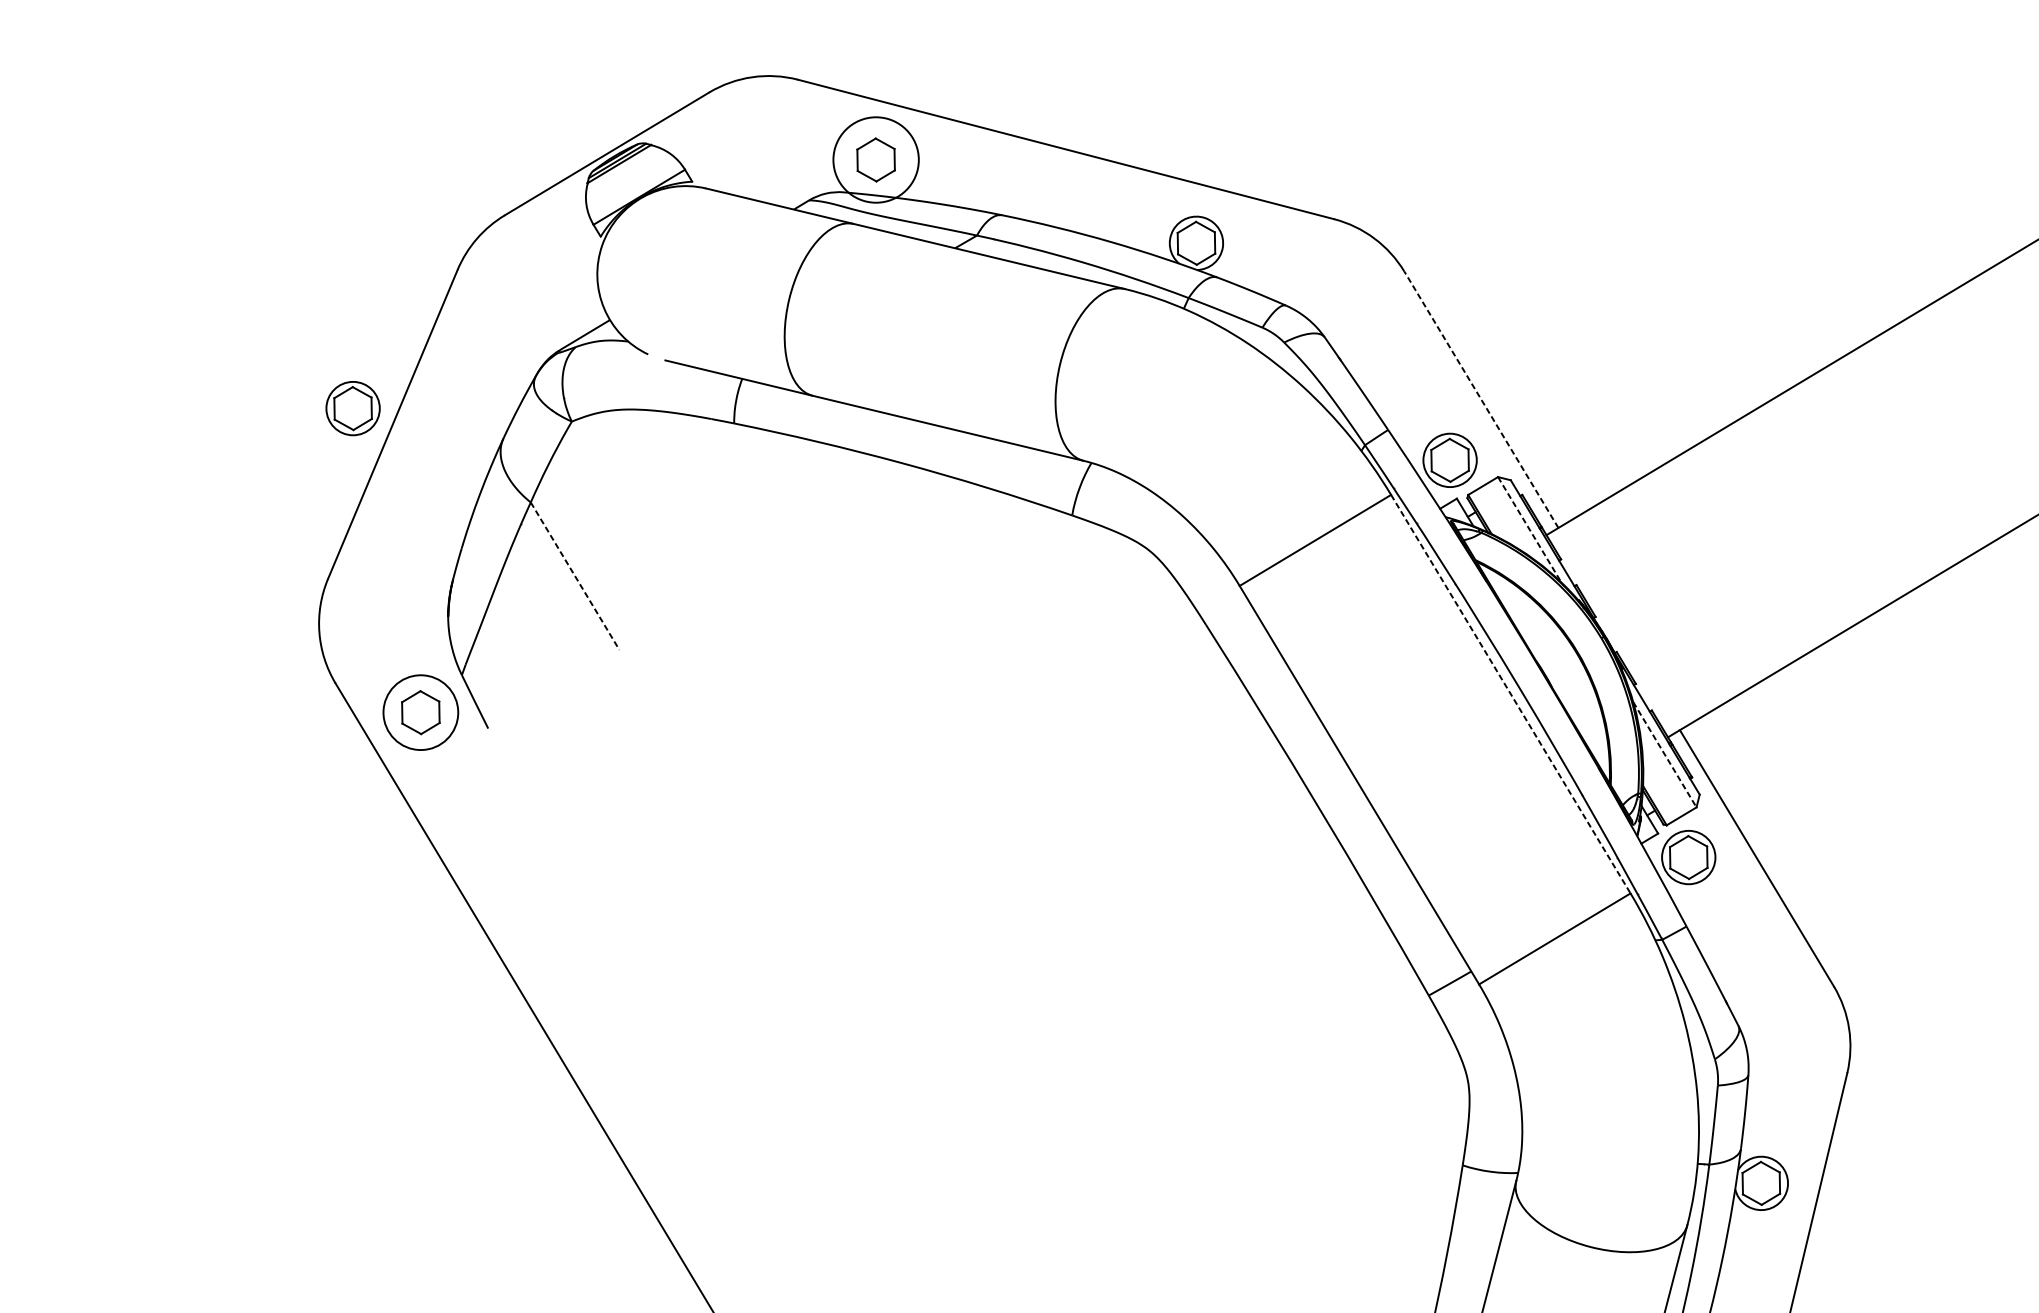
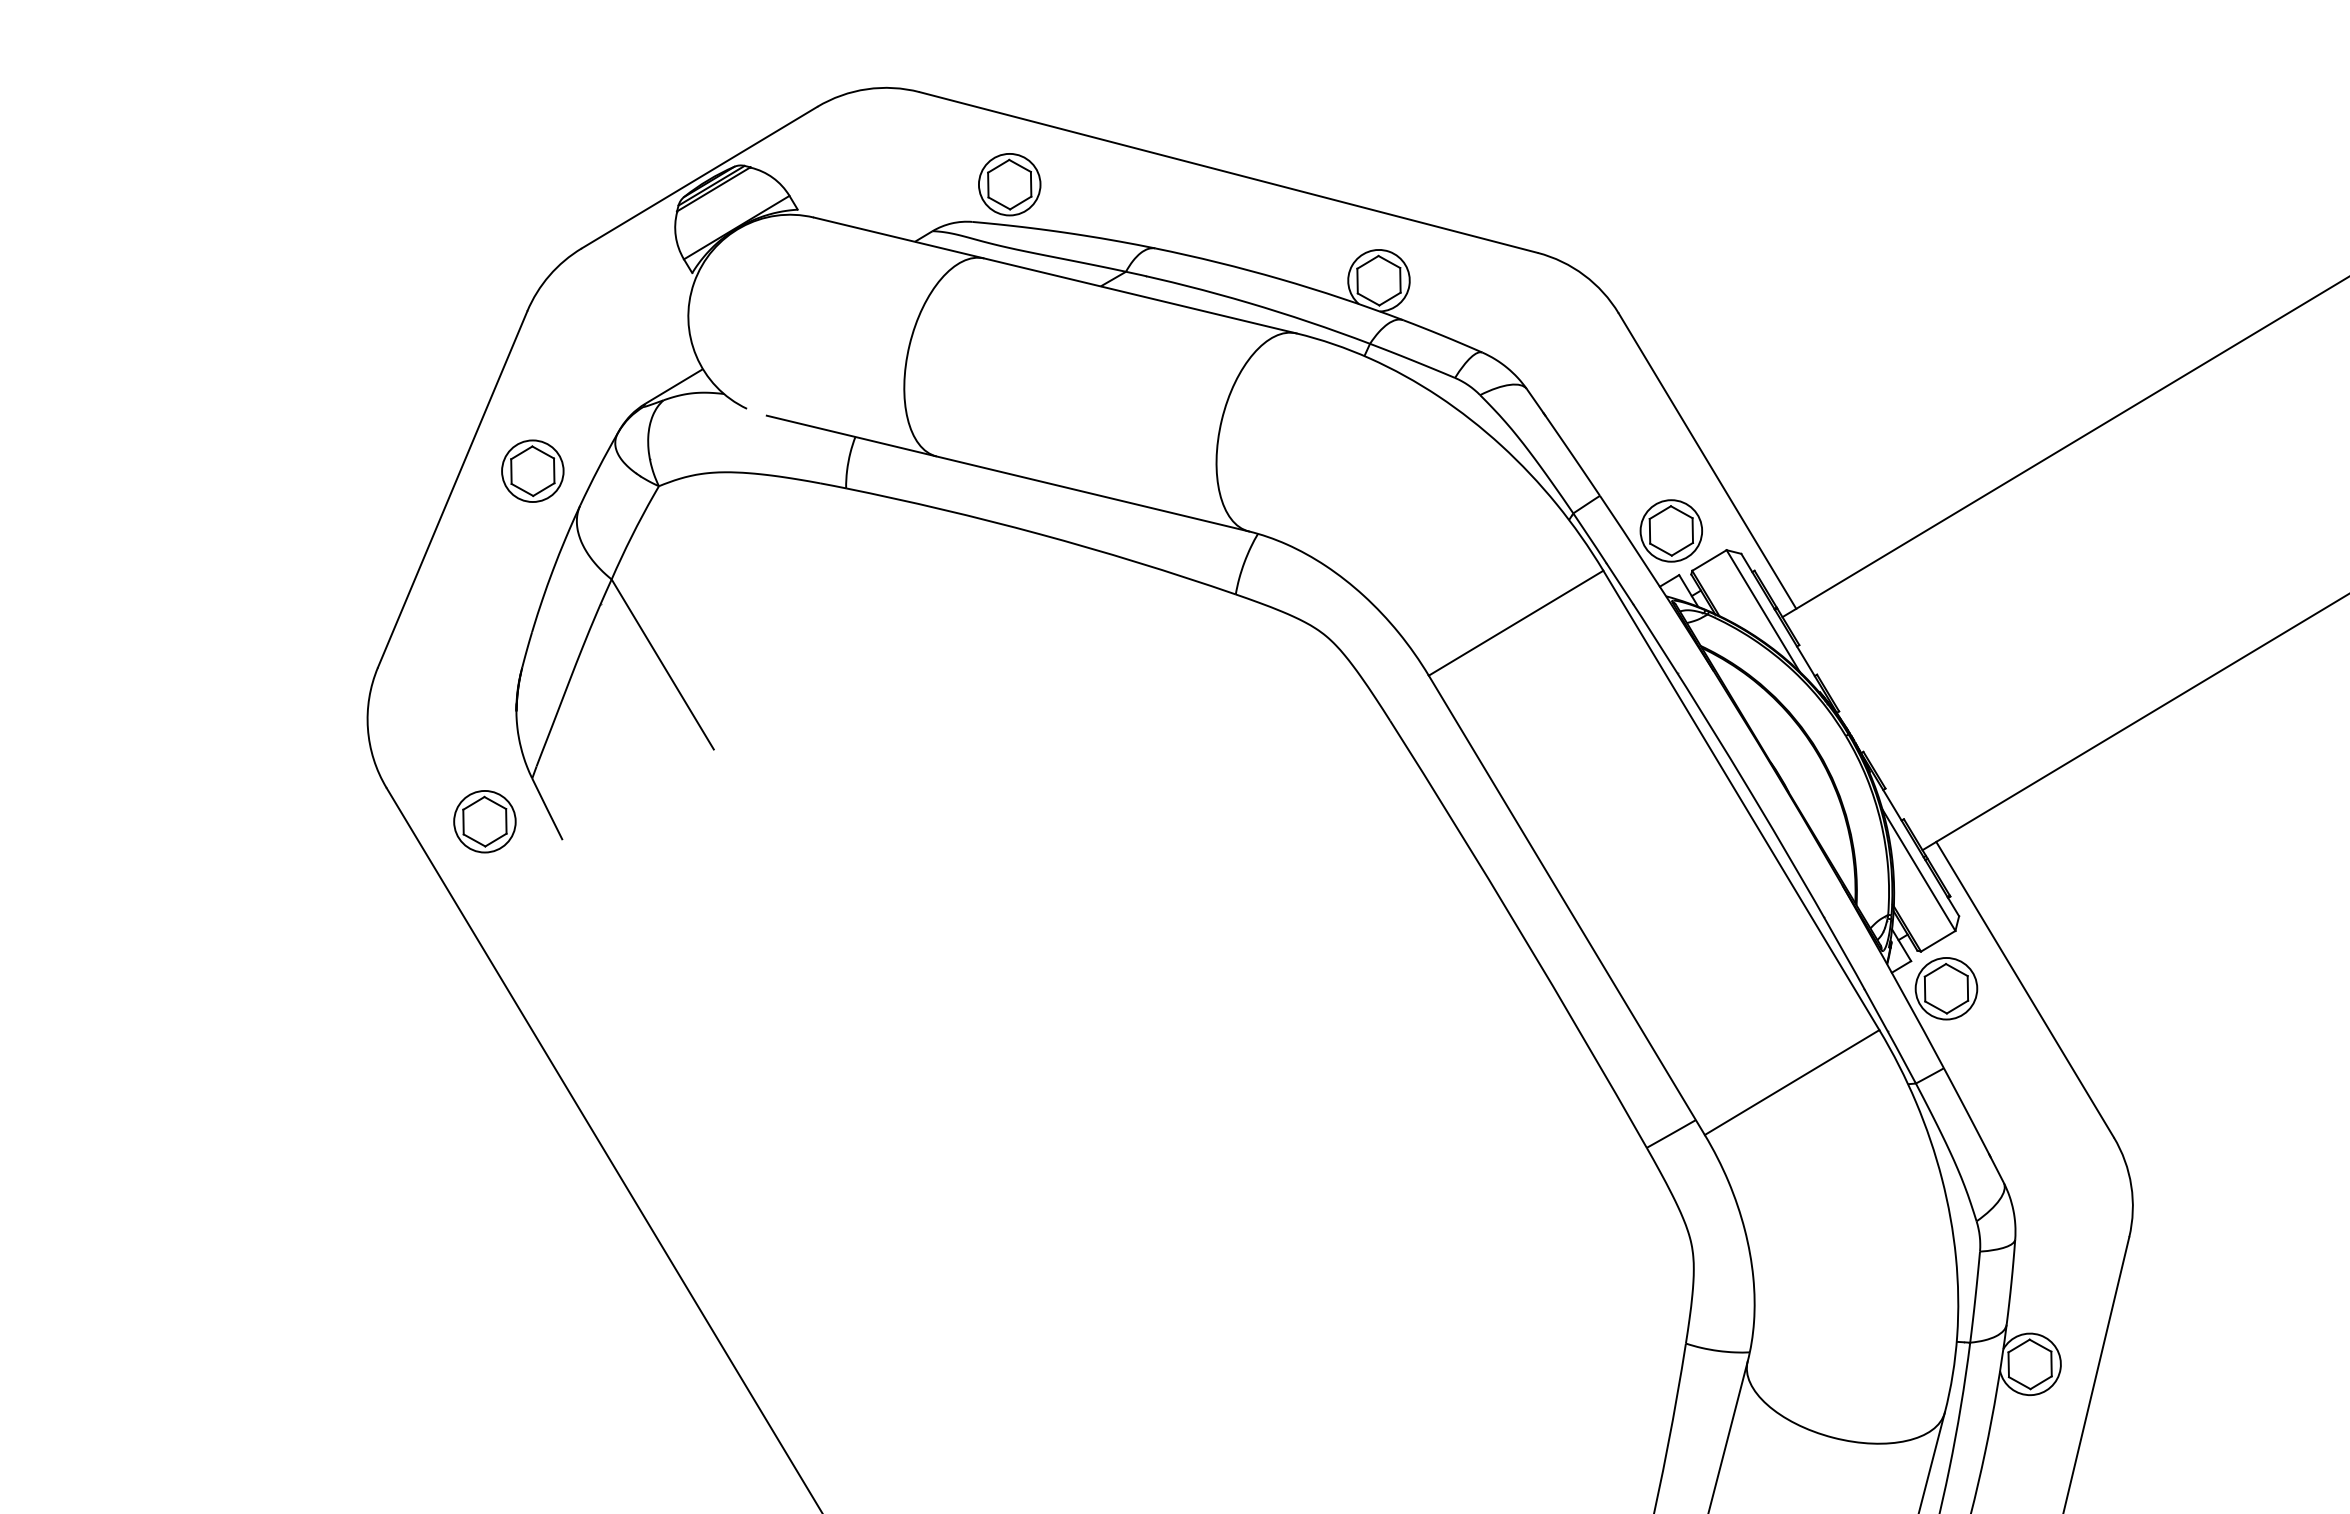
circle: (875, 159) -> (1009, 184), size x0.62
line: (1481, 399) -> (1707, 460), dashed -> solid
part: (352, 407) -> (532, 470), moved
line: (1530, 529) -> (1763, 610), dashed -> solid
line: (575, 576) -> (663, 664), dashed -> solid
line: (1510, 694) -> (1741, 800), dashed -> solid
circle: (420, 712) -> (484, 821), size x0.71
line: (1664, 754) -> (1918, 870), dashed -> solid

